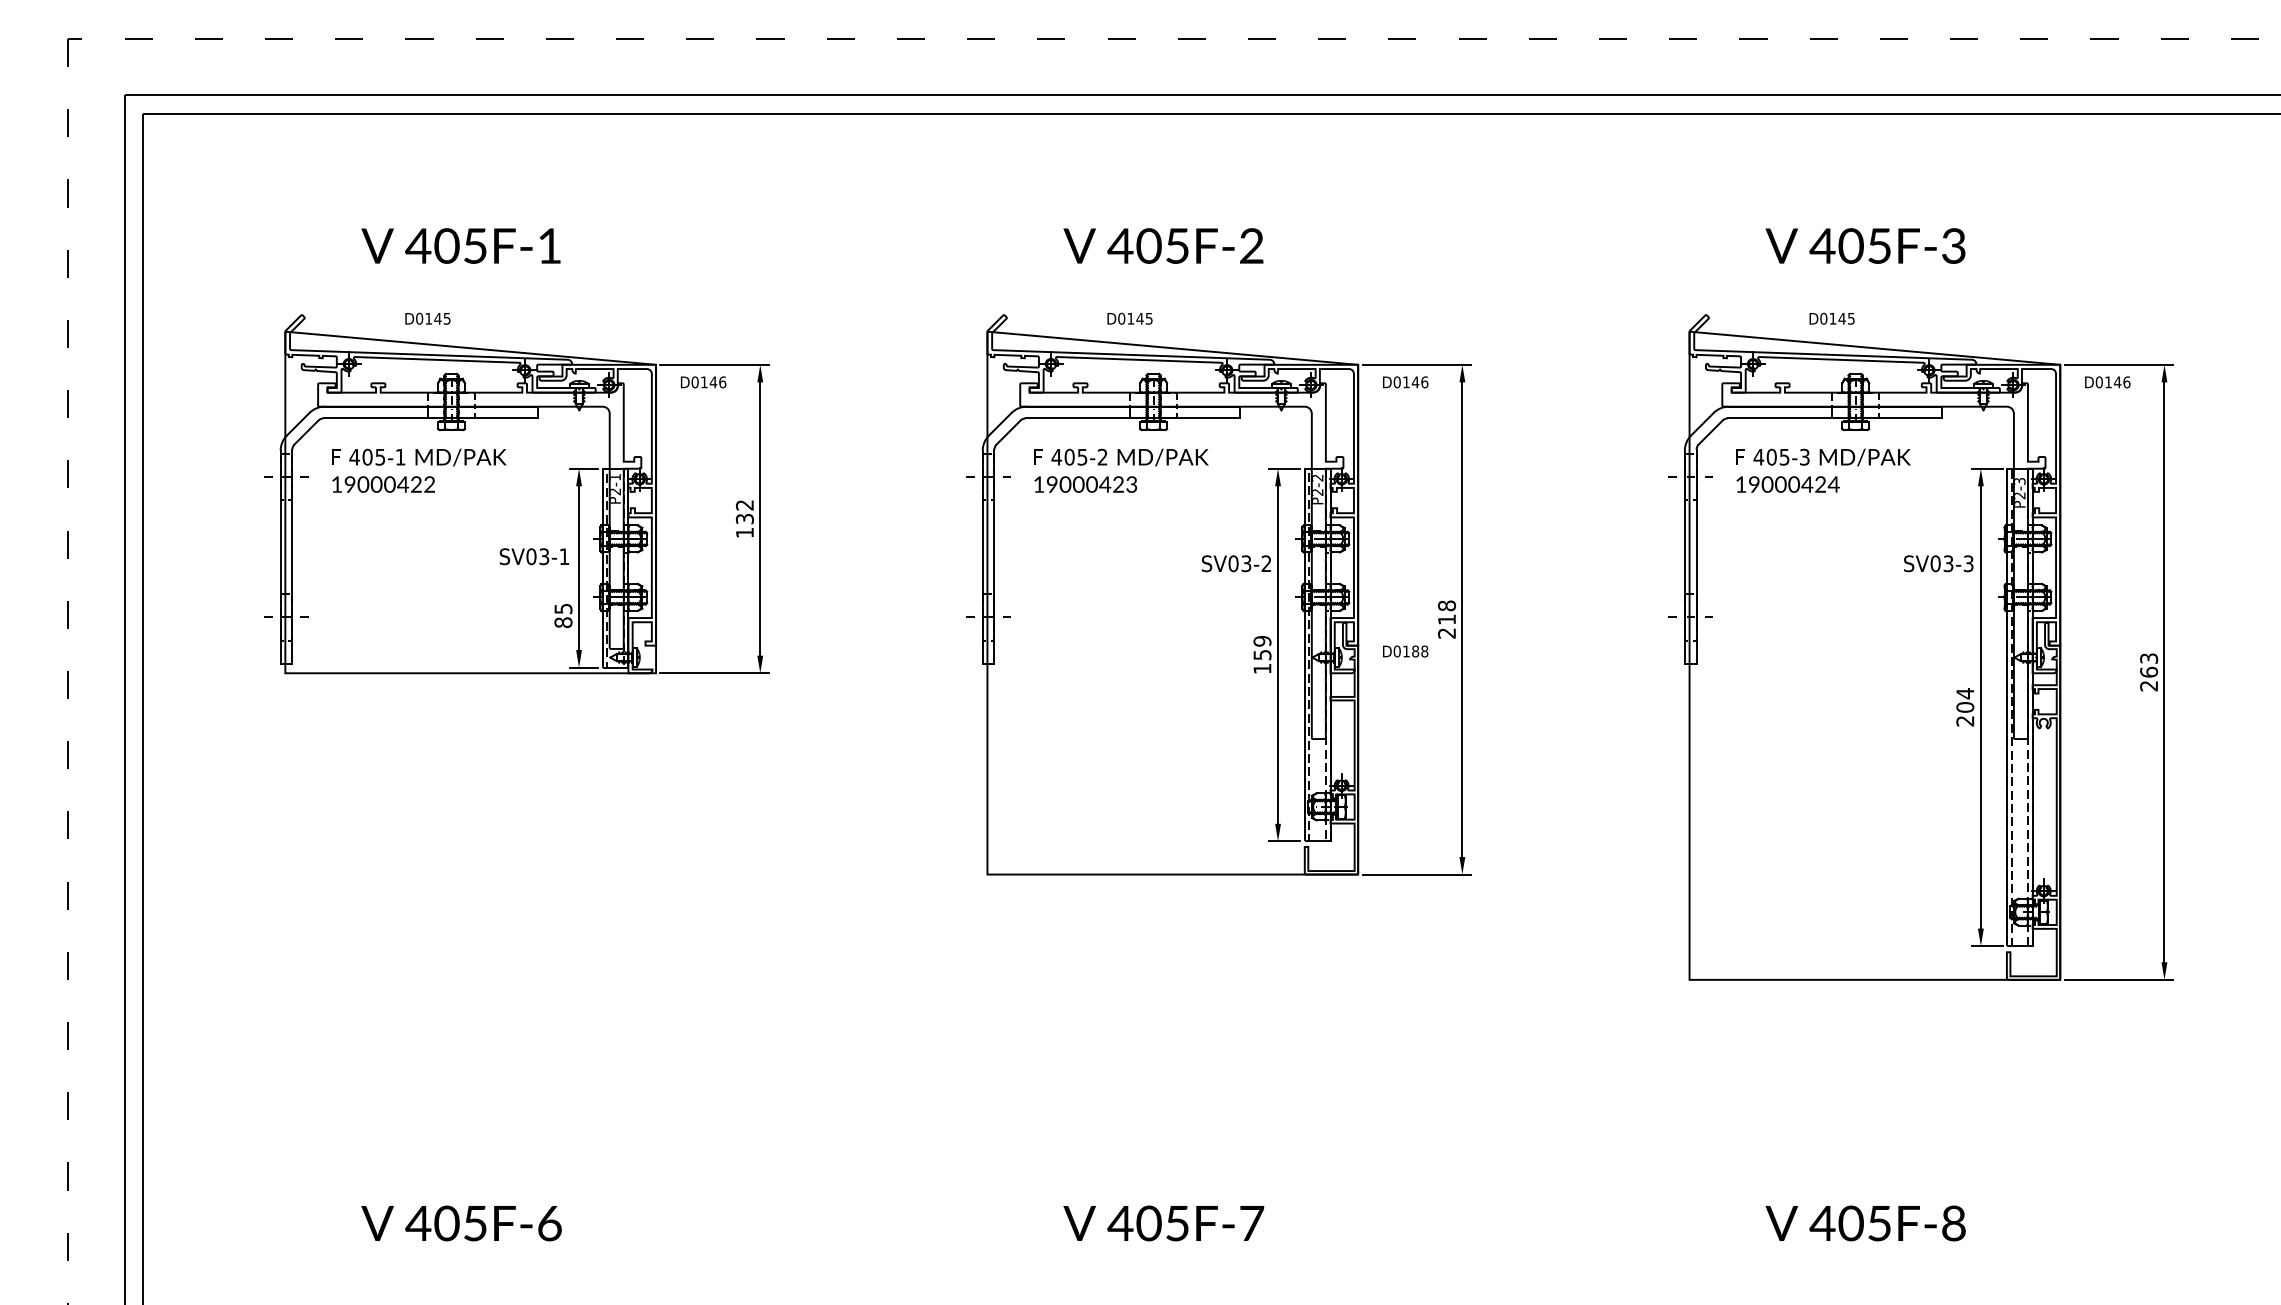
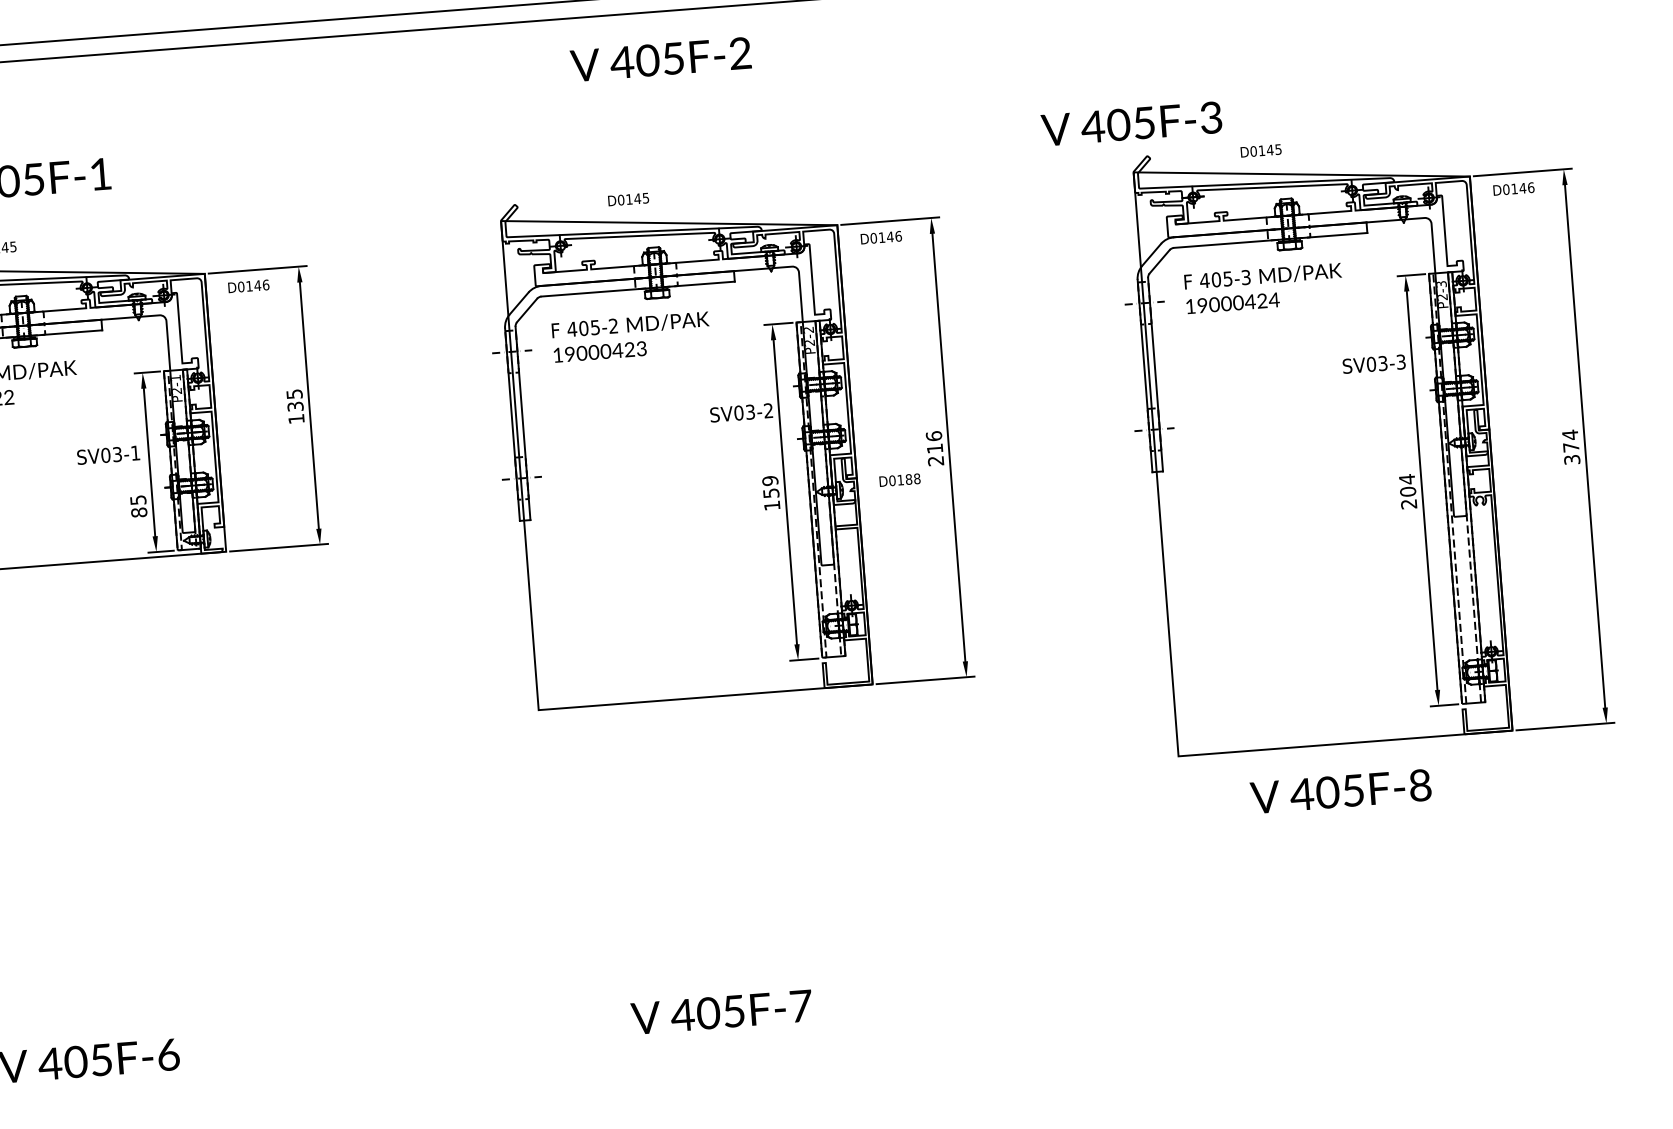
text: (1163, 245) -> (660, 59), moved
text: (1865, 245) -> (1131, 123), moved
text: (744, 505) -> (294, 394), 132 -> 135
text: (1446, 605) -> (933, 435), 218 -> 216
text: (2149, 671) -> (1571, 446), 263 -> 374
text: (1865, 1223) -> (1340, 791), moved

